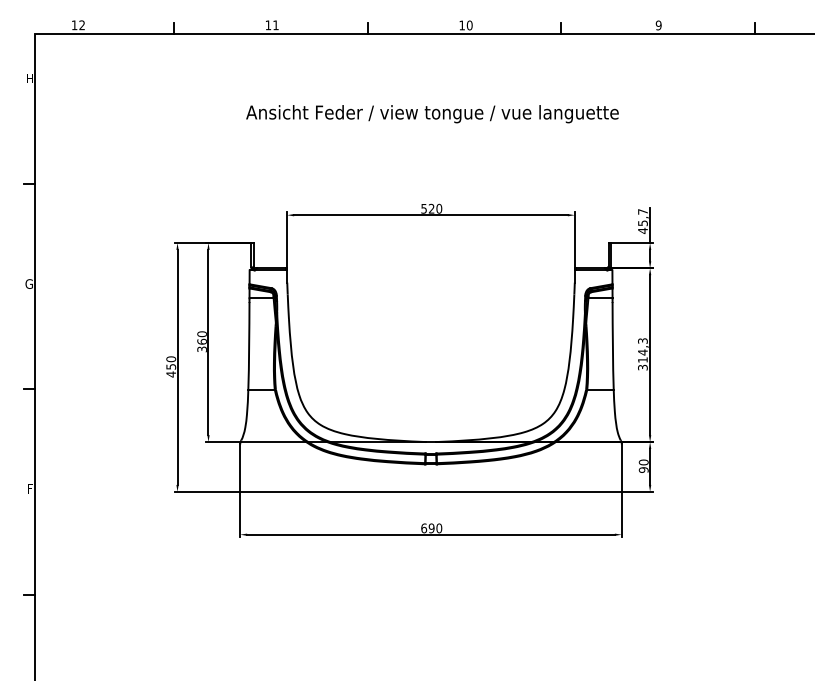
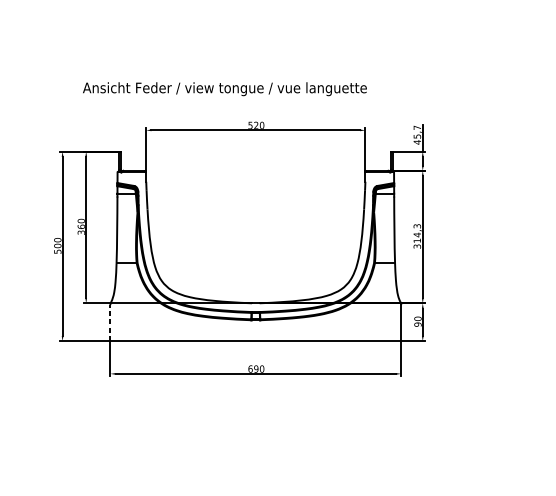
text: (432, 114) -> (224, 89), moved
text: (171, 370) -> (58, 248), 450 -> 500
line: (240, 468) -> (110, 323), solid -> dashed

